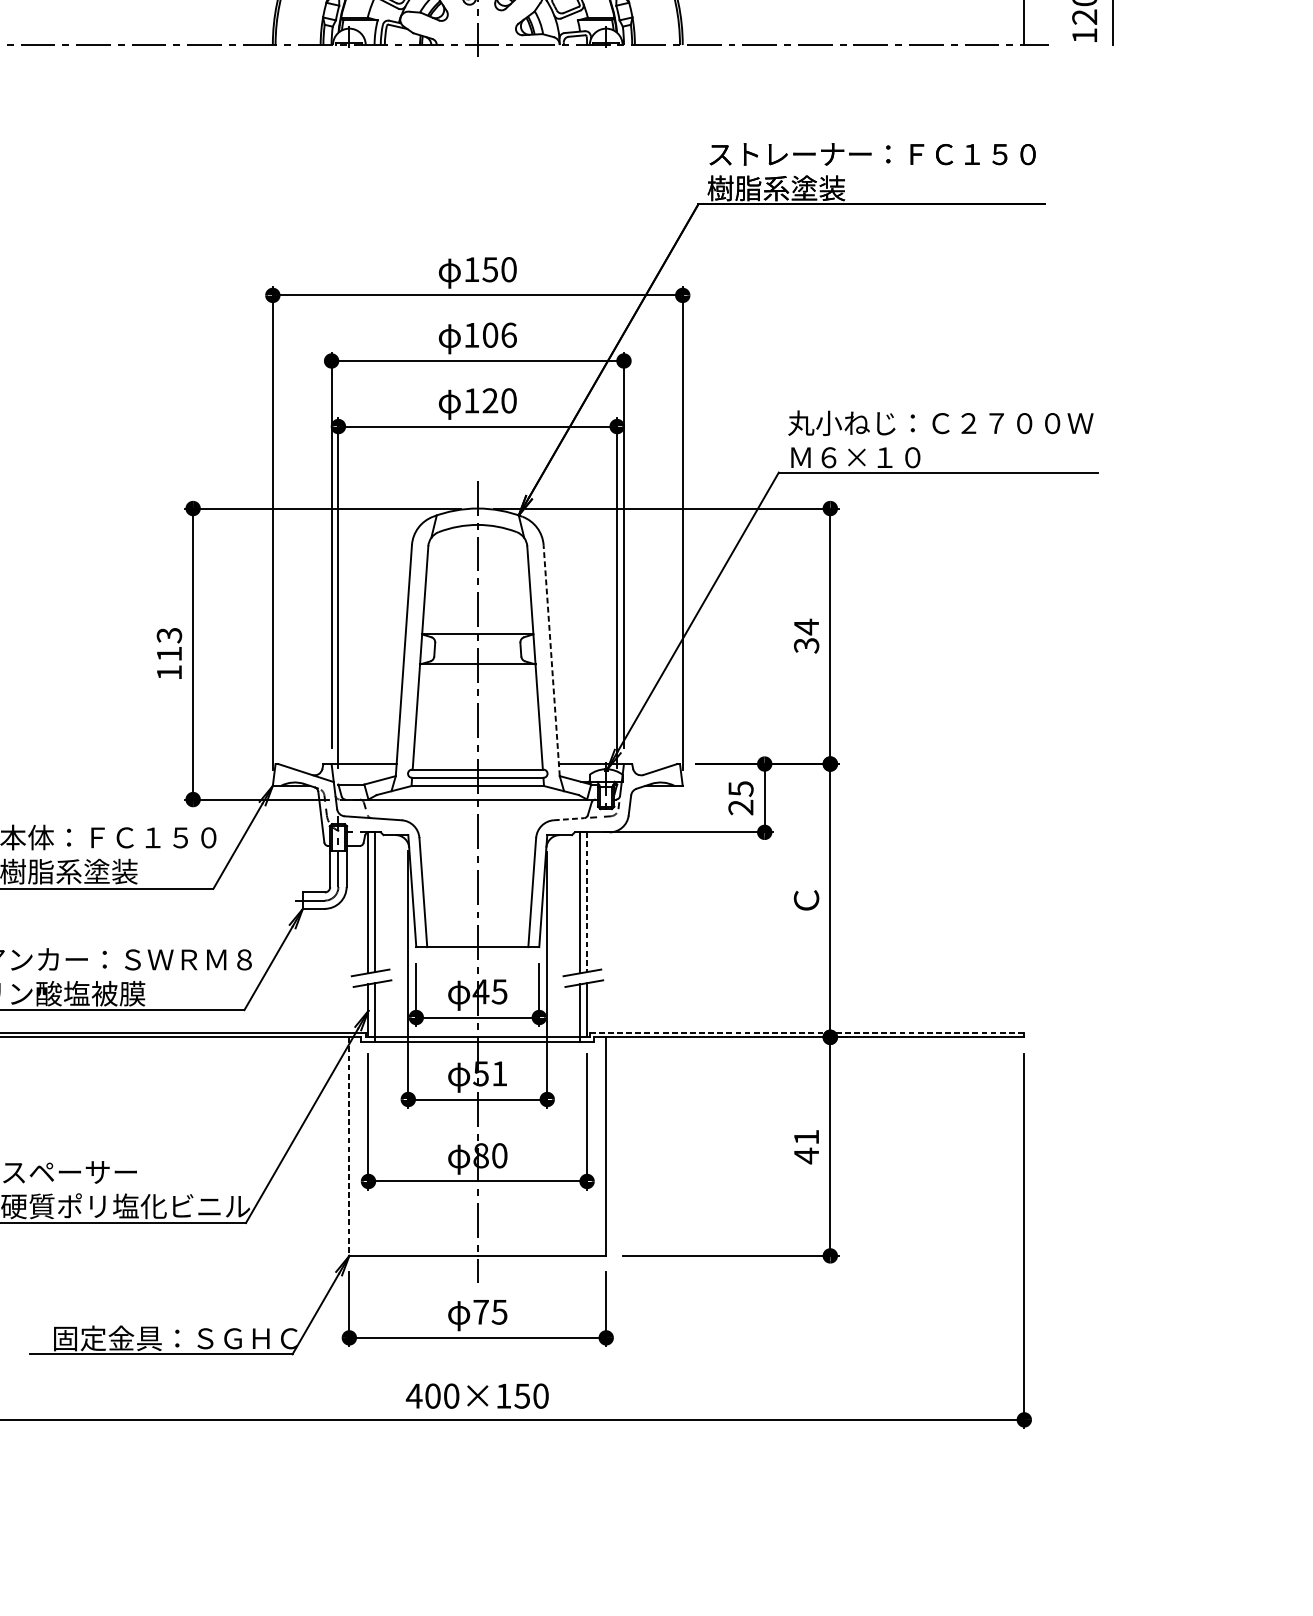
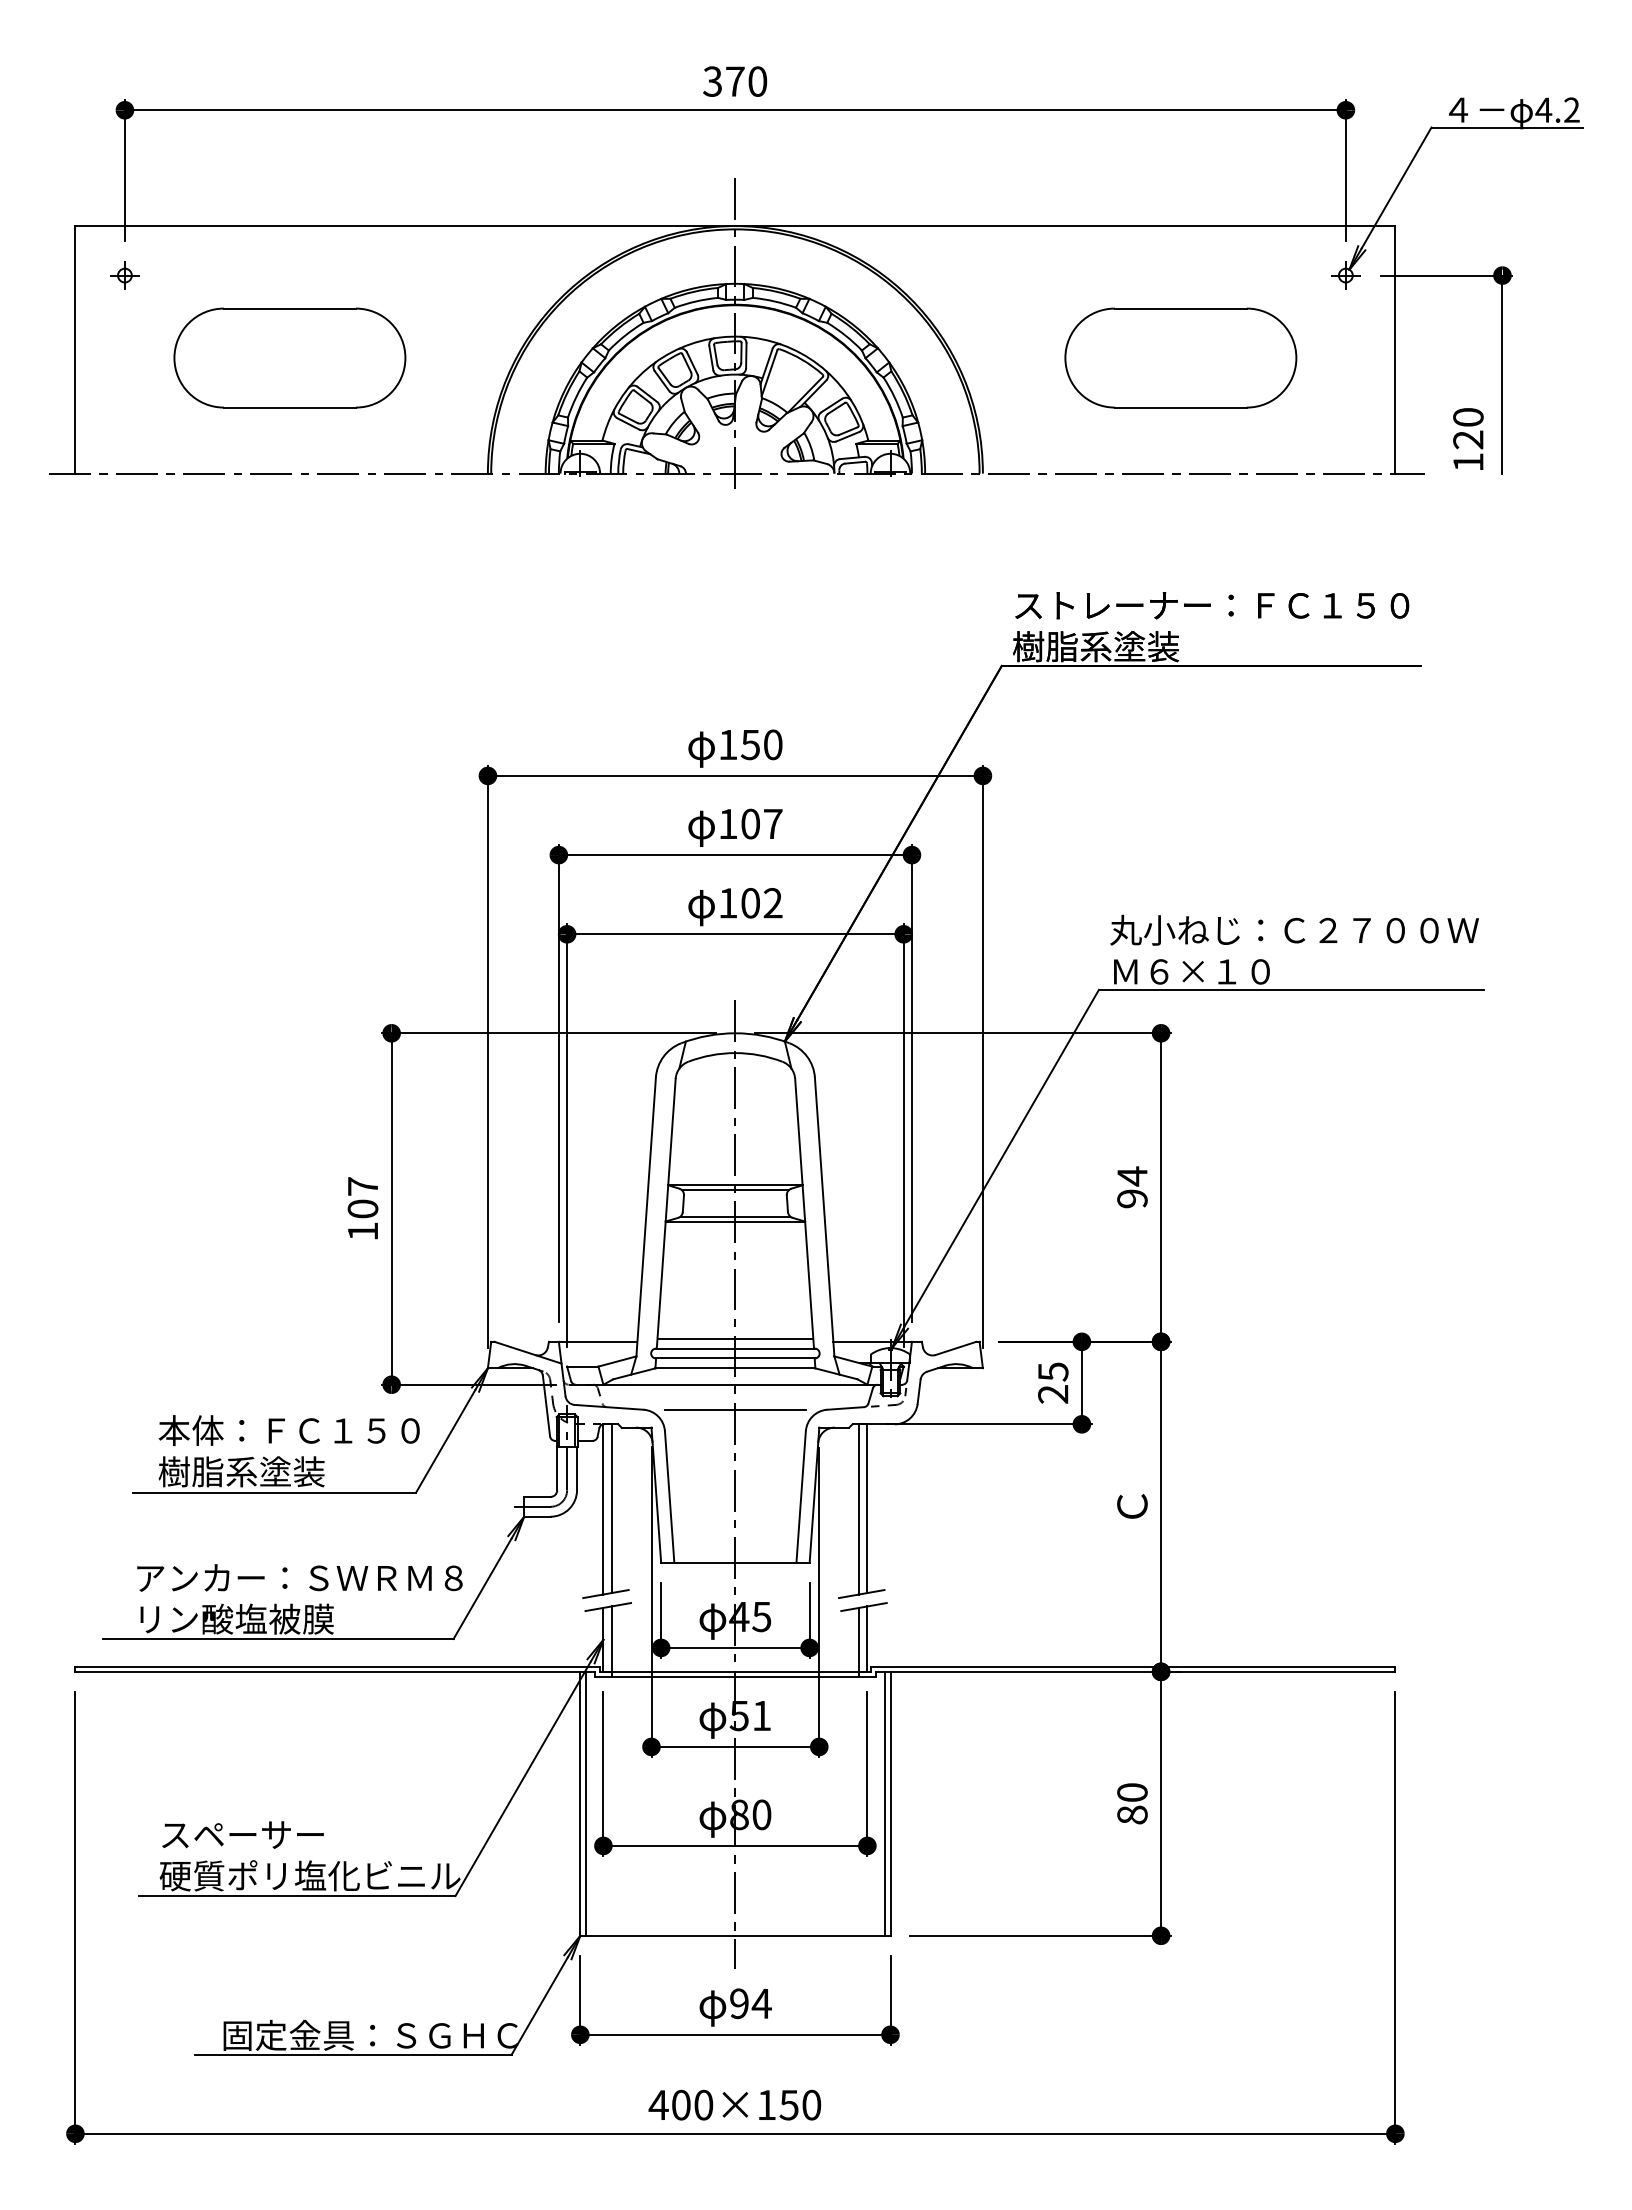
text: (509, 334) -> (773, 823), 106 -> 107
text: (499, 401) -> (761, 903), 120 -> 102
line: (477, 638) -> (734, 1190), added
text: (168, 644) -> (362, 1197), 113 -> 107
text: (806, 645) -> (1132, 1198), 34 -> 94
line: (477, 660) -> (735, 1216), added
line: (551, 660) -> (824, 1216), dashed -> solid
line: (477, 761) -> (735, 1338), added
line: (569, 819) -> (846, 1408), dashed -> solid
line: (477, 820) -> (734, 1409), added
line: (587, 902) -> (867, 1509), dashed -> solid
line: (807, 1032) -> (1133, 1666), dashed -> solid
line: (349, 1146) -> (580, 1803), dashed -> solid
line: (353, 1146) -> (585, 1803), added
line: (602, 1146) -> (885, 1803), added
text: (806, 1147) -> (1132, 1804), 41 -> 80
text: (490, 1311) -> (750, 2003), 75 -> 94

